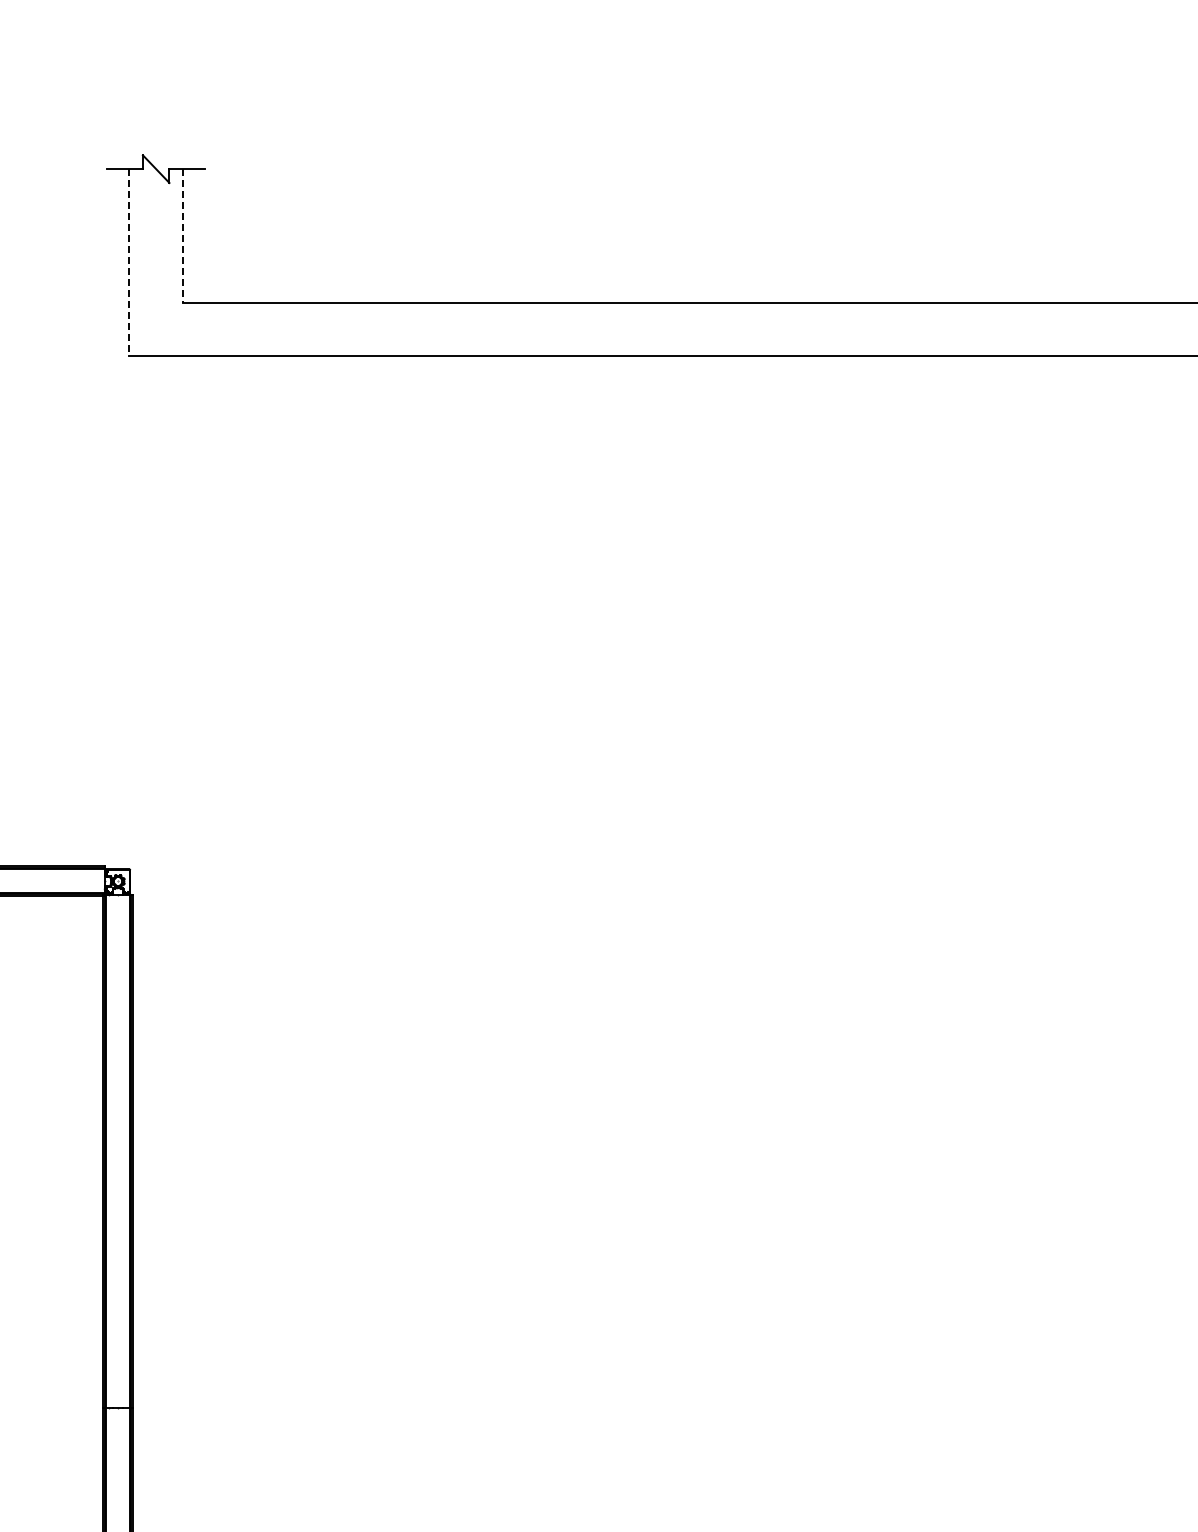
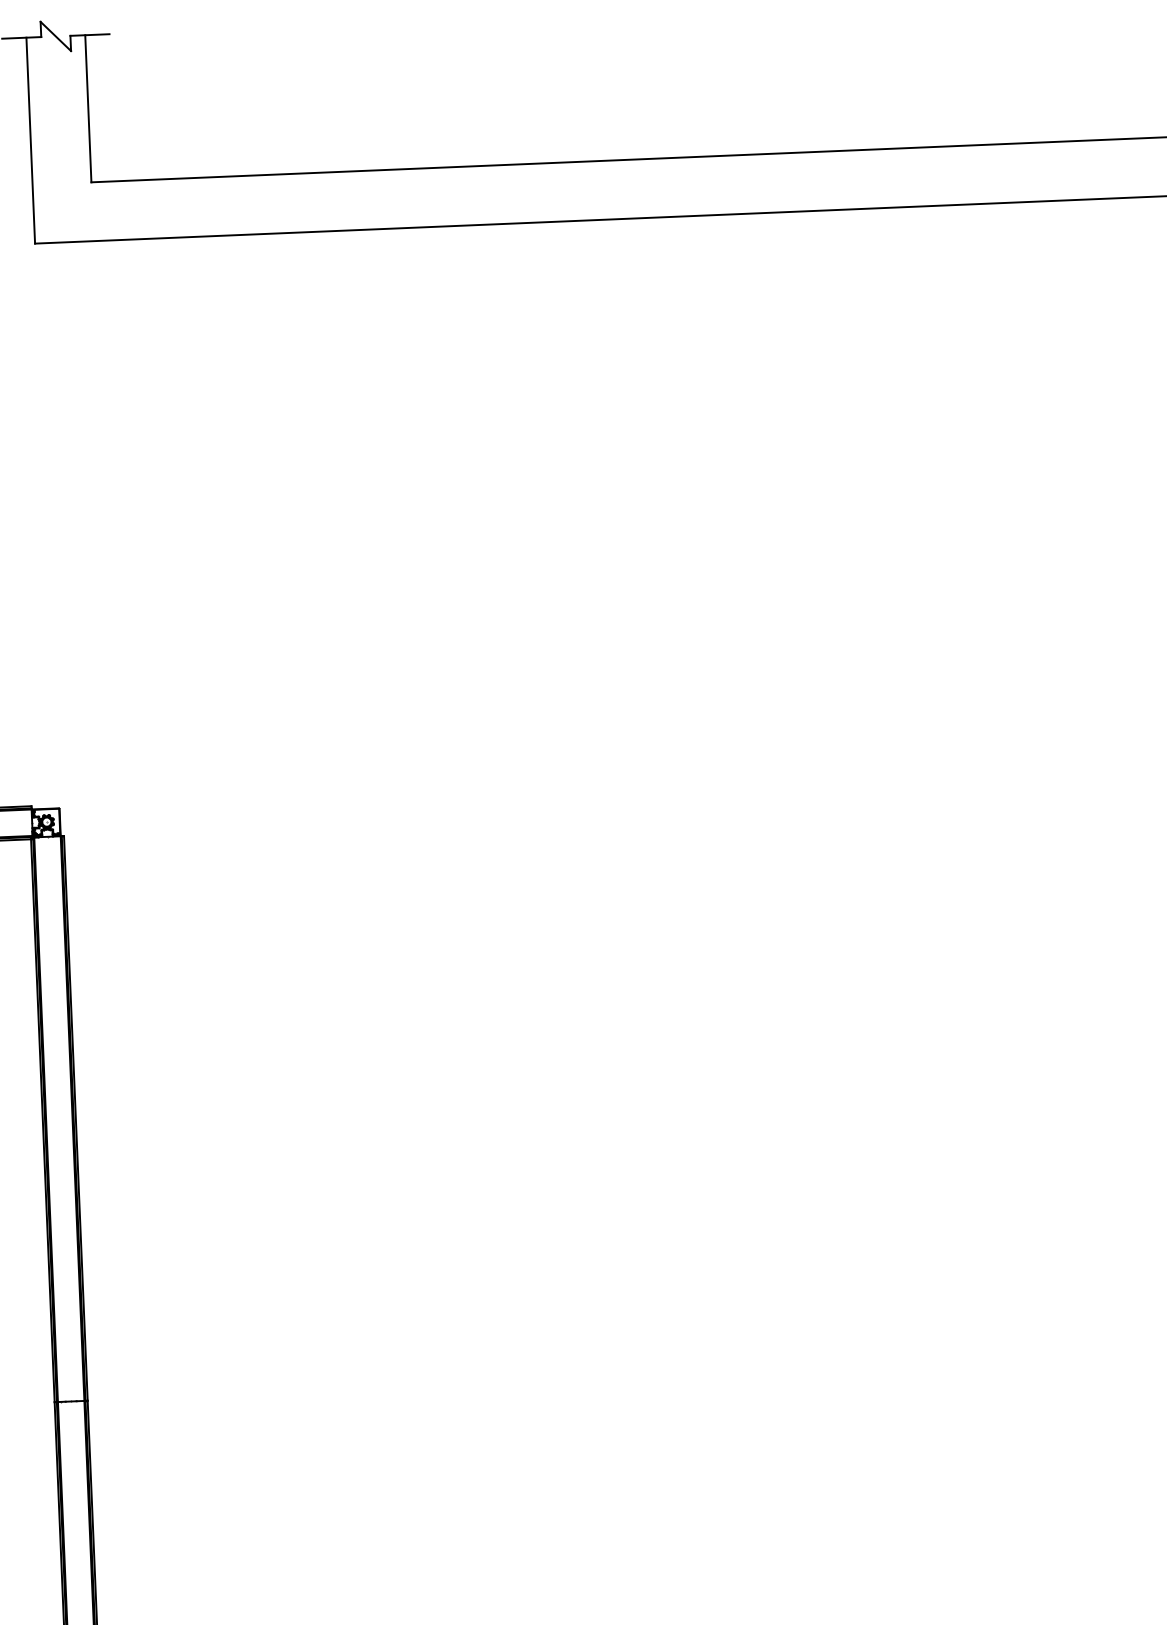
line: (182, 235) -> (87, 108), dashed -> solid
line: (129, 262) -> (30, 140), dashed -> solid

